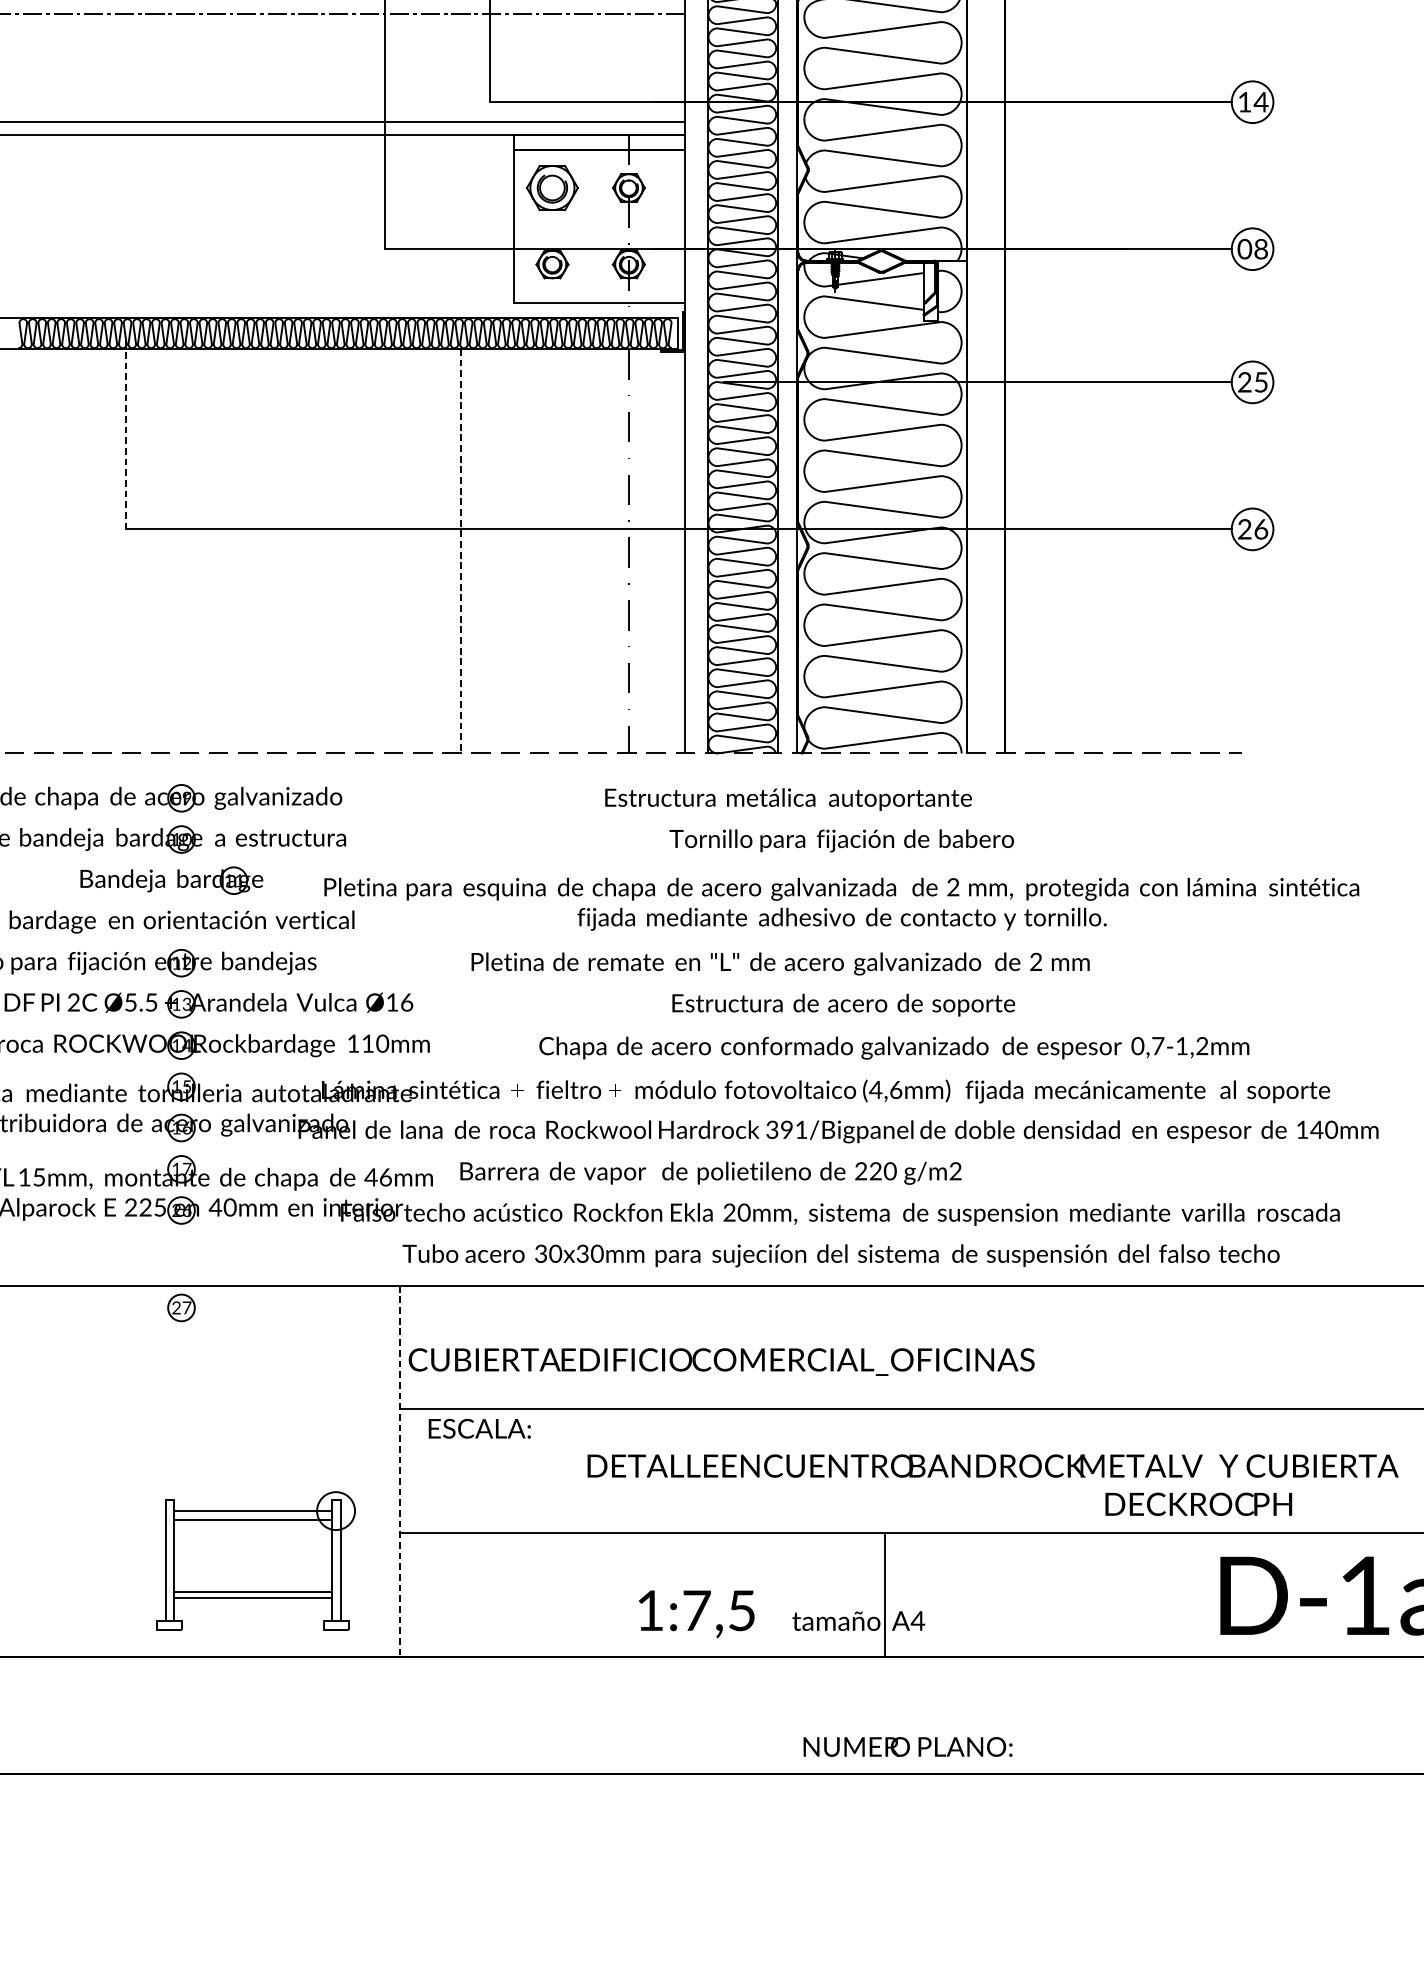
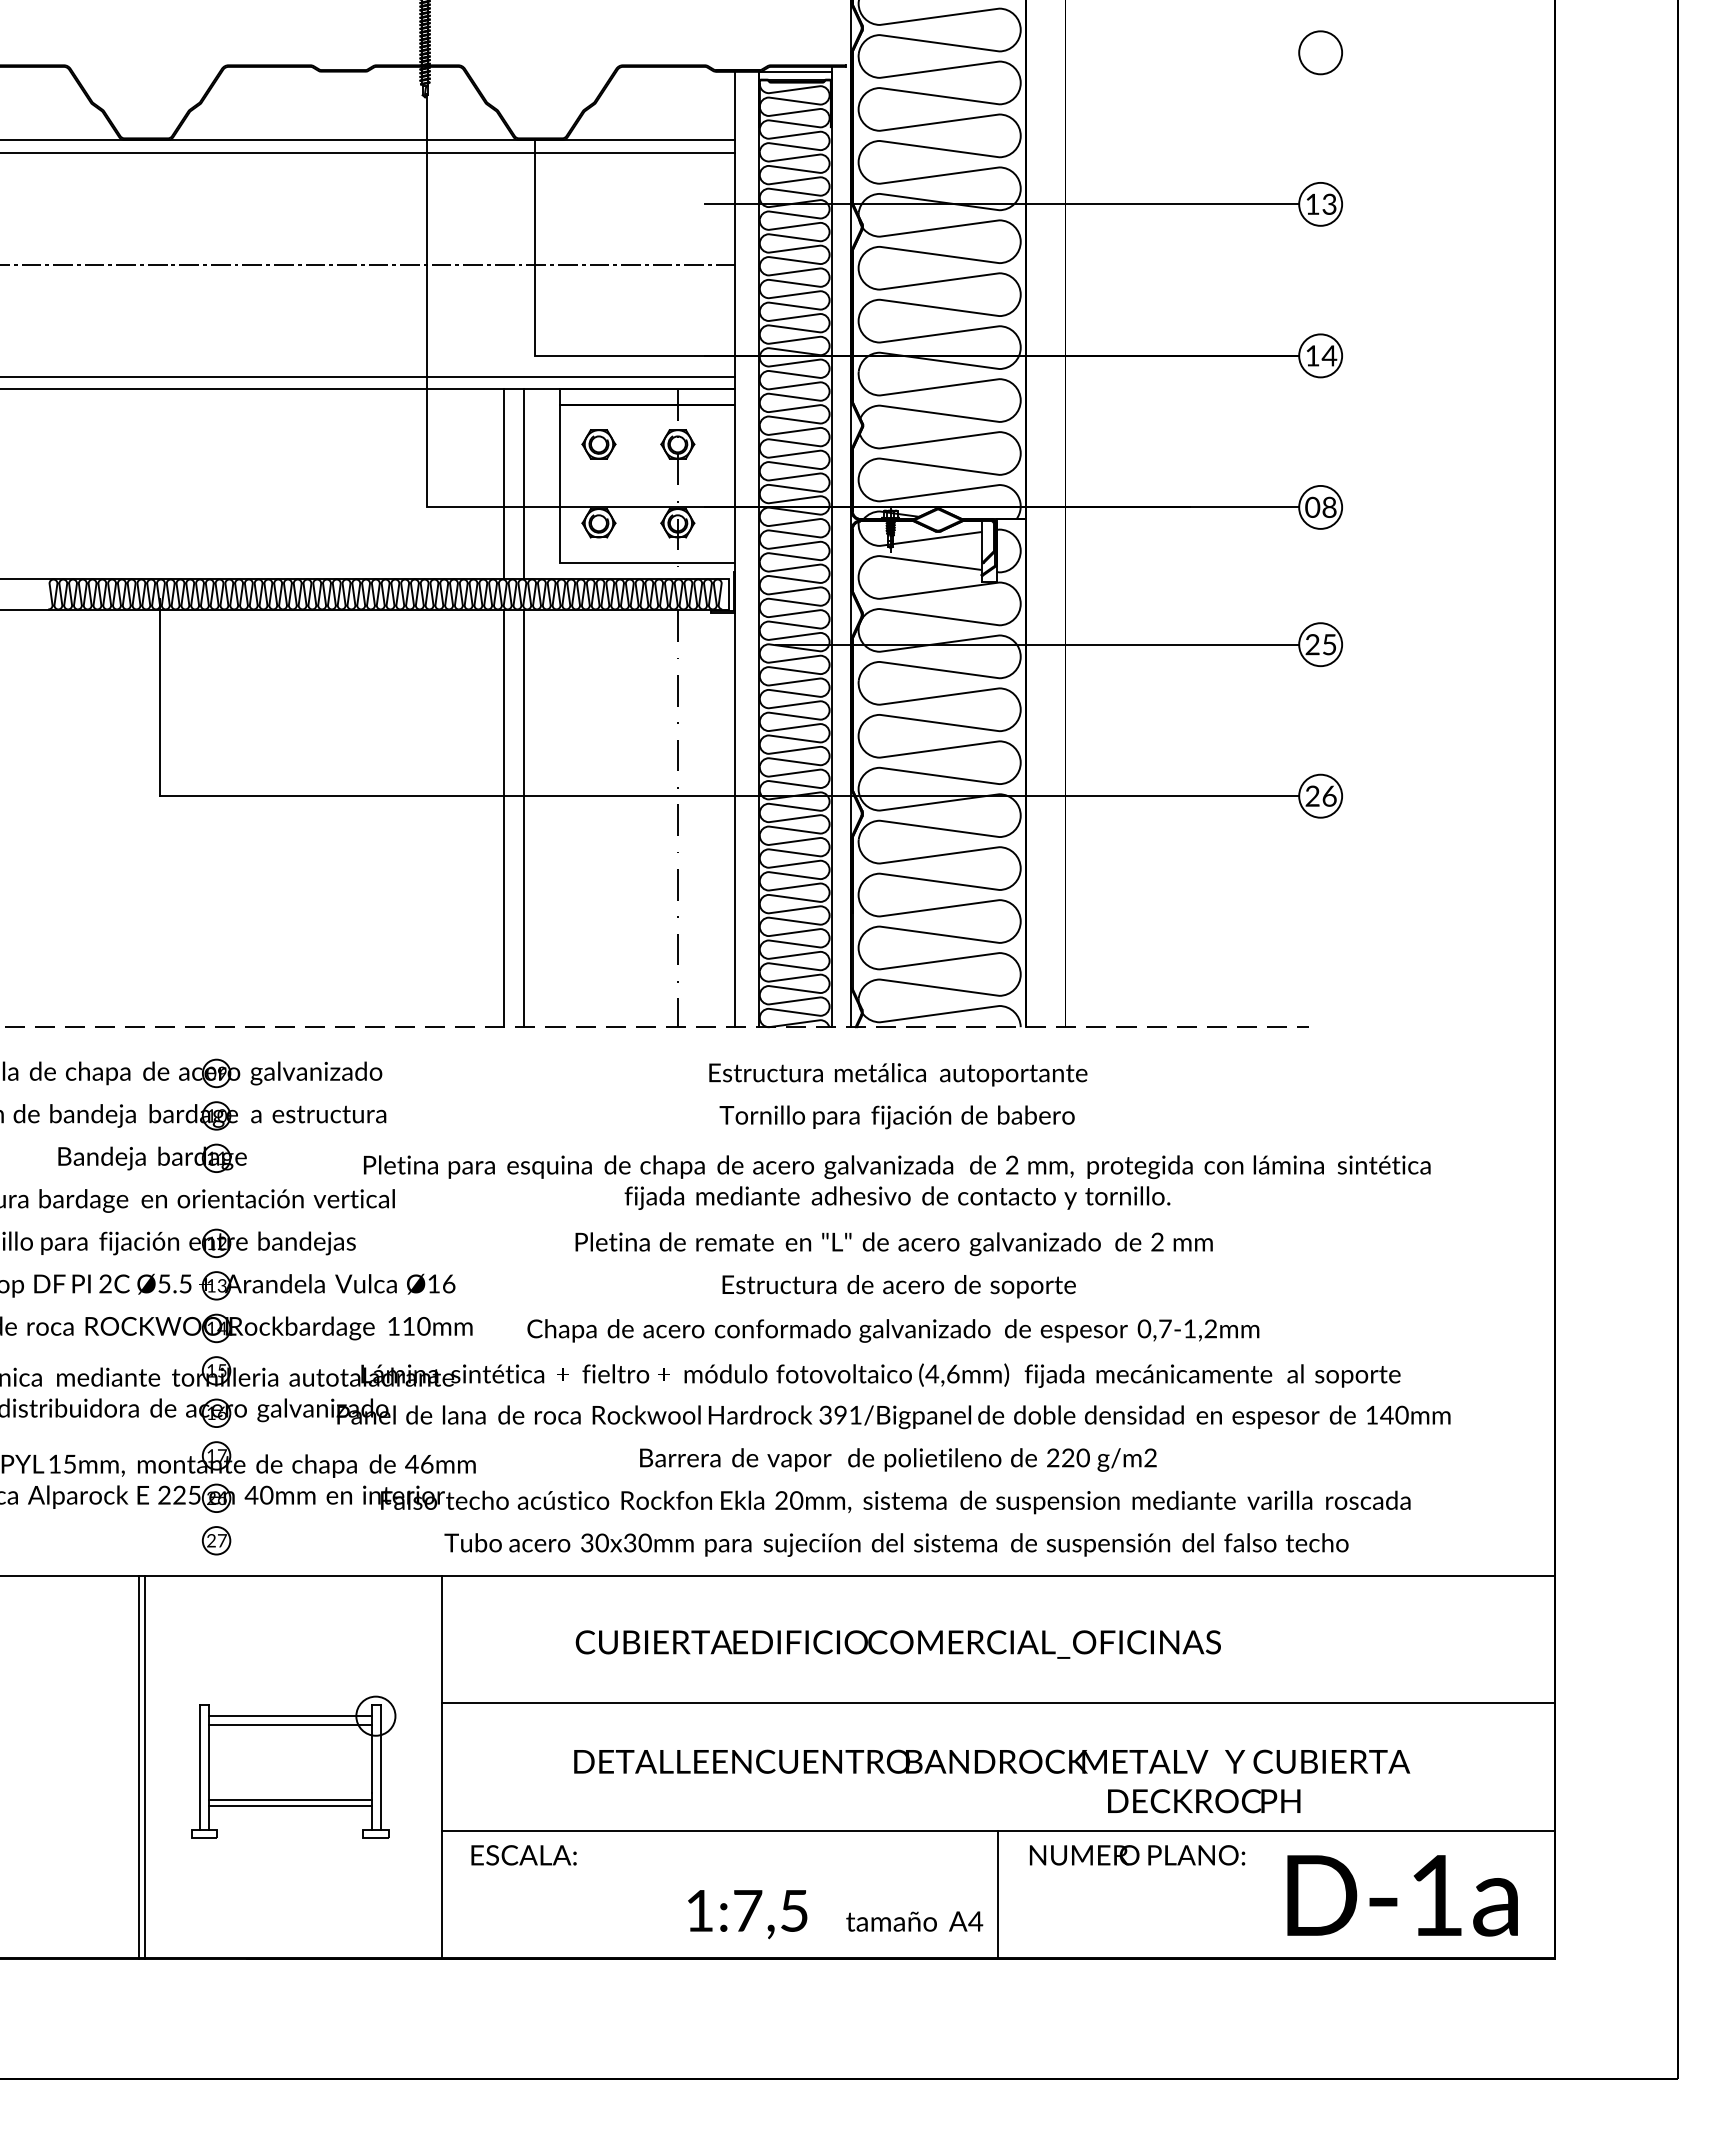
part: (552, 188) -> (598, 444), size x0.62
line: (460, 226) -> (504, 483), added
line: (480, 226) -> (524, 483), added
line: (126, 433) -> (159, 697), dashed -> solid
line: (480, 550) -> (524, 818), added
line: (460, 551) -> (504, 819), dashed -> solid
text: (788, 799) -> (898, 1074), moved
part: (171, 879) -> (152, 1157), moved
text: (779, 964) -> (893, 1244), moved
text: (894, 1047) -> (893, 1330), moved
text: (711, 1172) -> (898, 1459), moved
part: (181, 1307) -> (216, 1540), moved
text: (720, 1361) -> (897, 1644), moved
text: (479, 1428) -> (523, 1855), moved
line: (106, 1470) -> (139, 1766), added
line: (112, 1470) -> (145, 1766), added
line: (399, 1471) -> (441, 1767), dashed -> solid
text: (993, 1485) -> (992, 1781), moved
part: (256, 1559) -> (293, 1766), moved
line: (885, 1594) -> (998, 1894), moved
text: (908, 1747) -> (1137, 1855), moved

